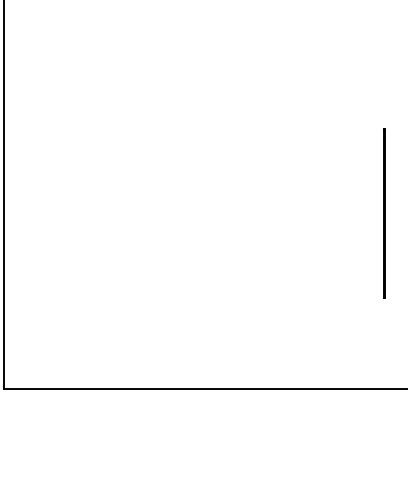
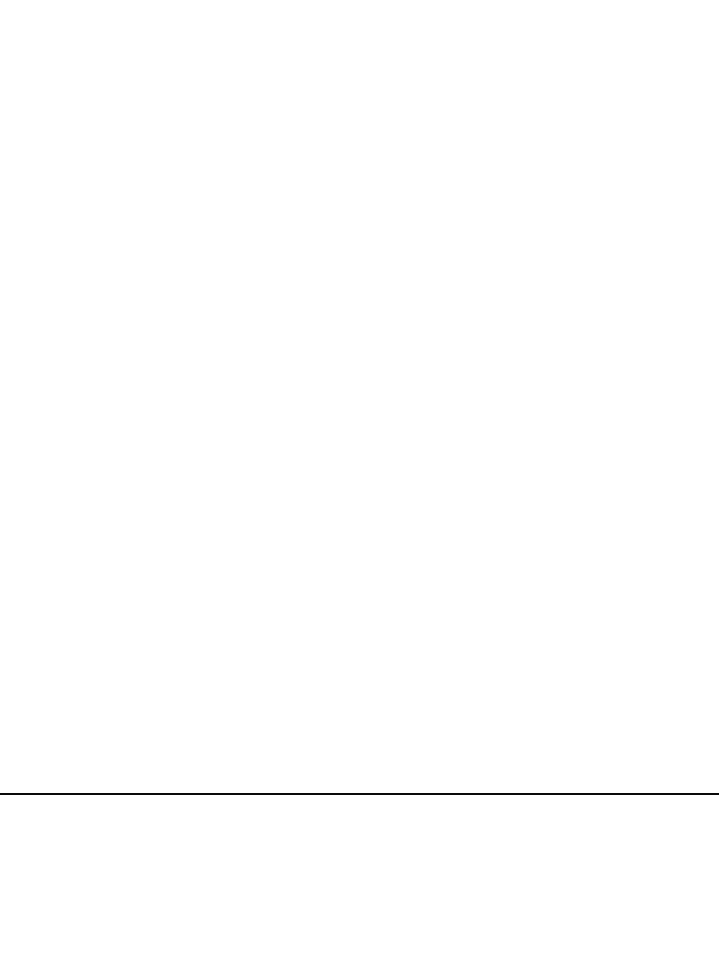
line: (384, 213) -> (693, 441), removed

